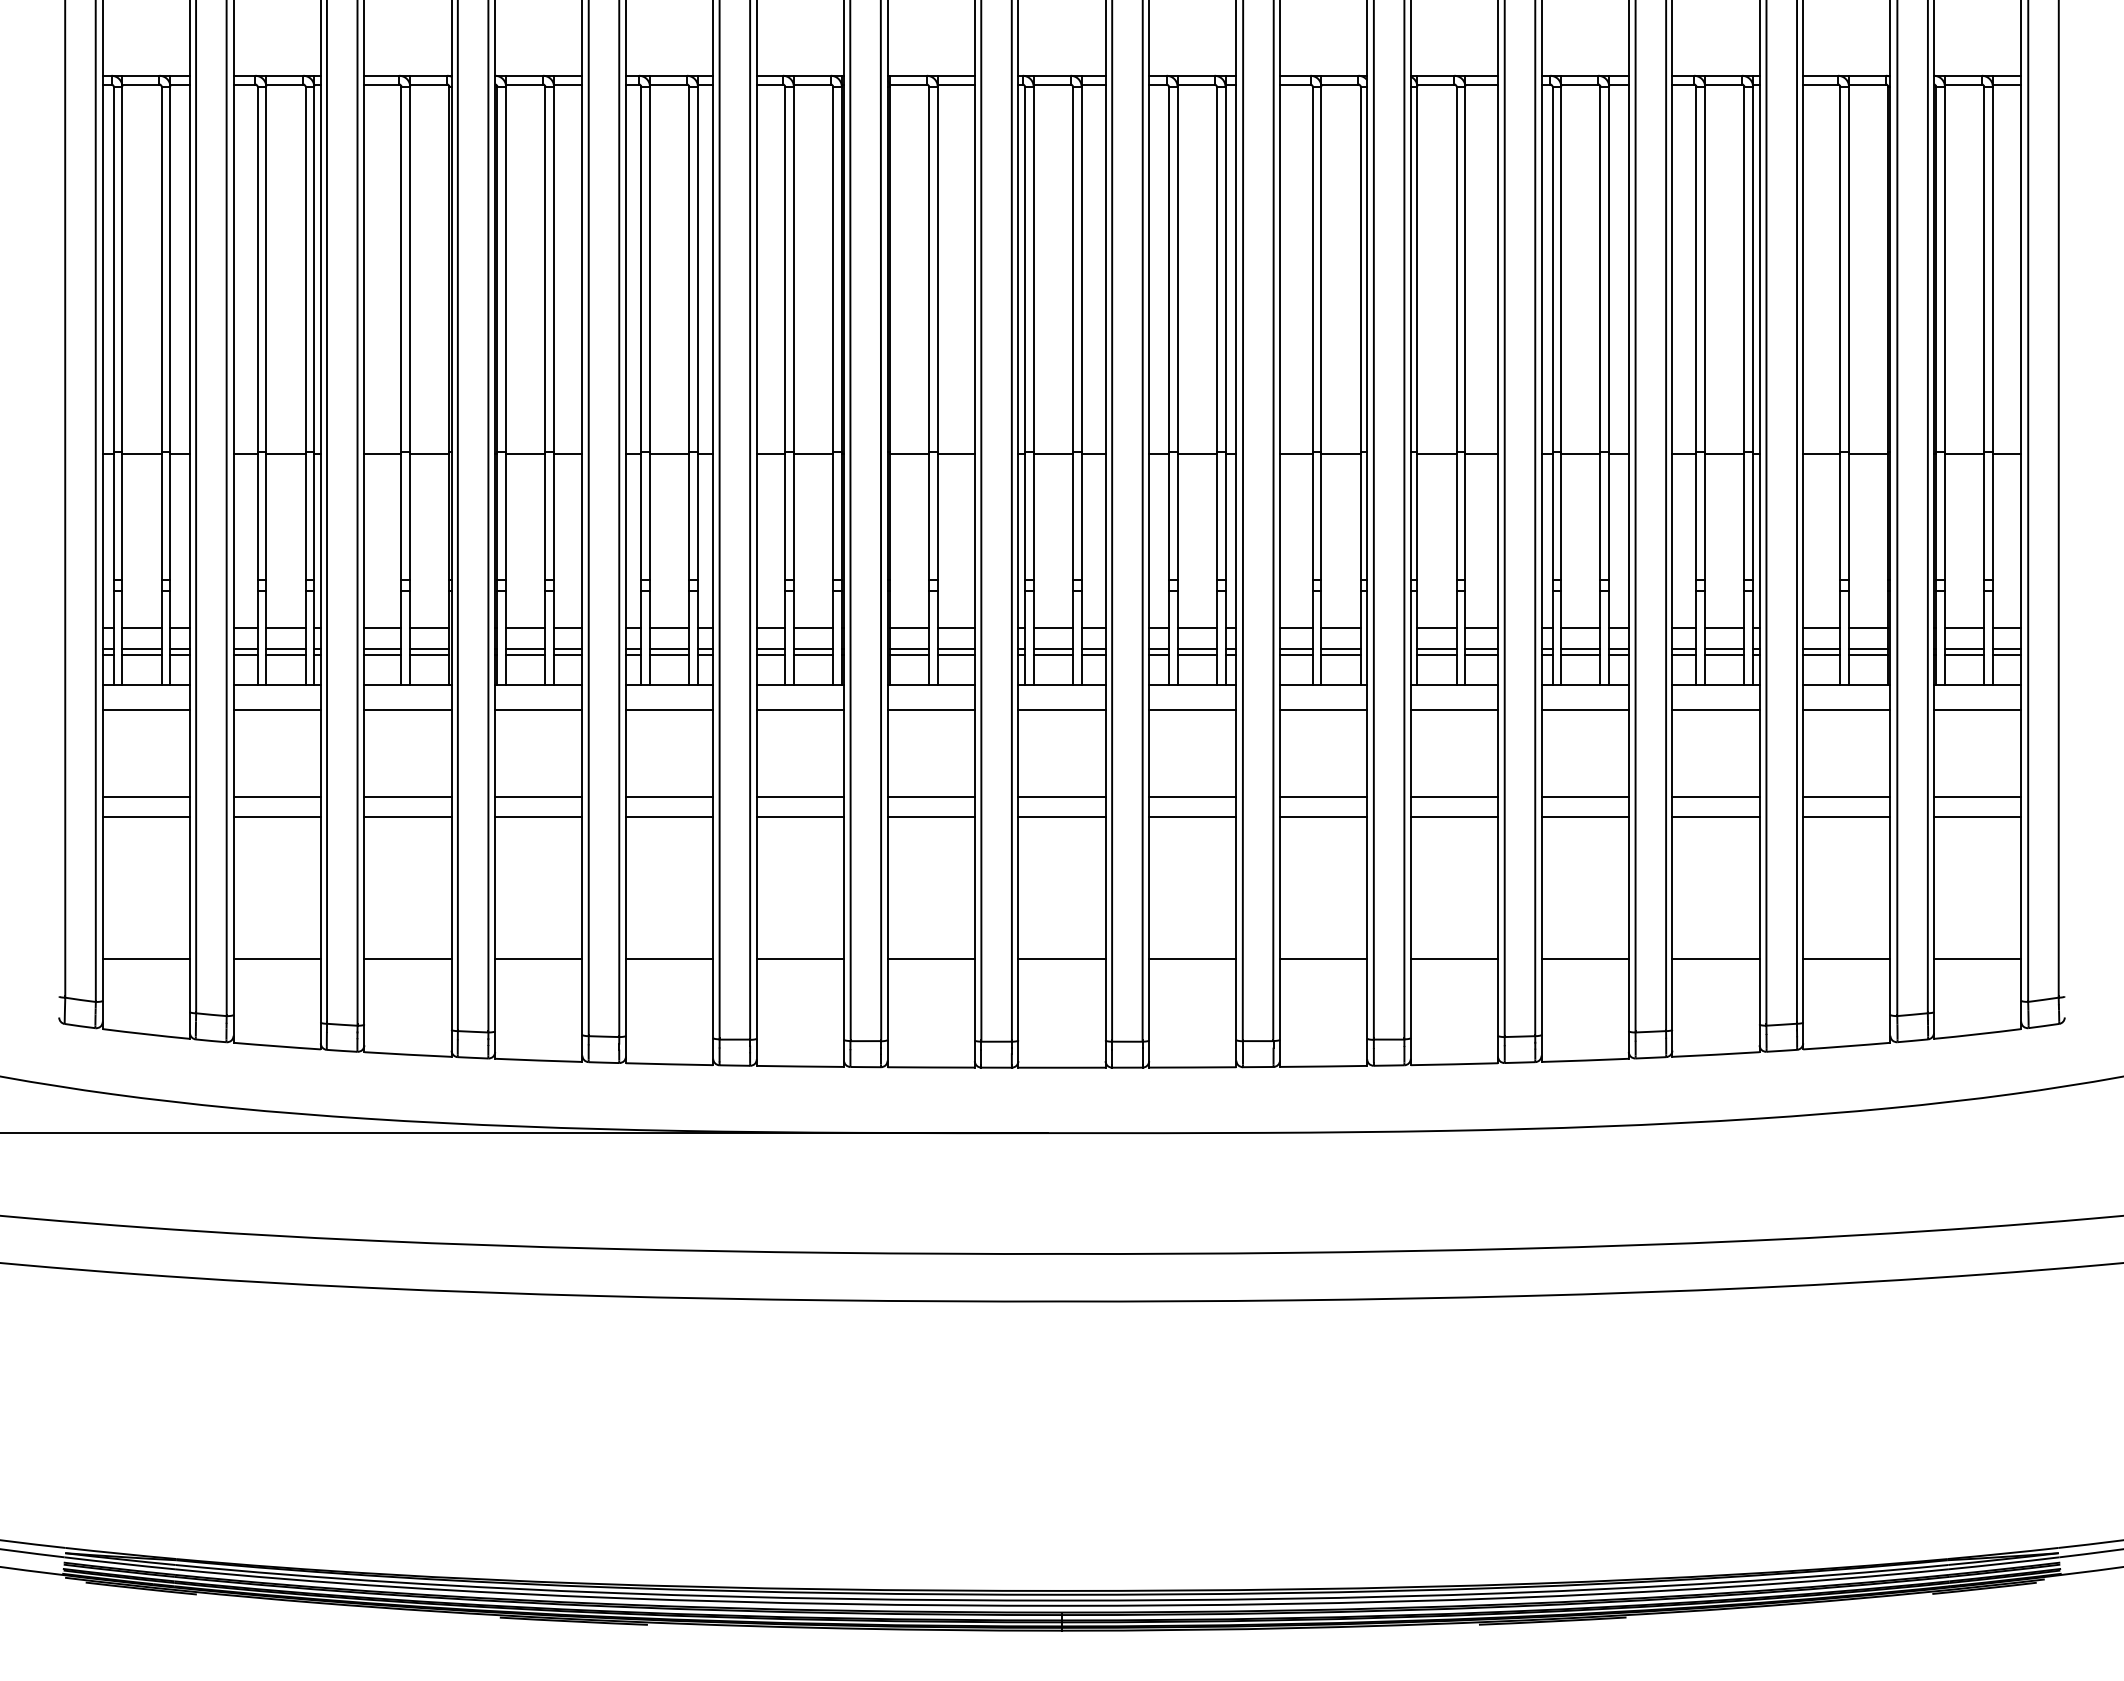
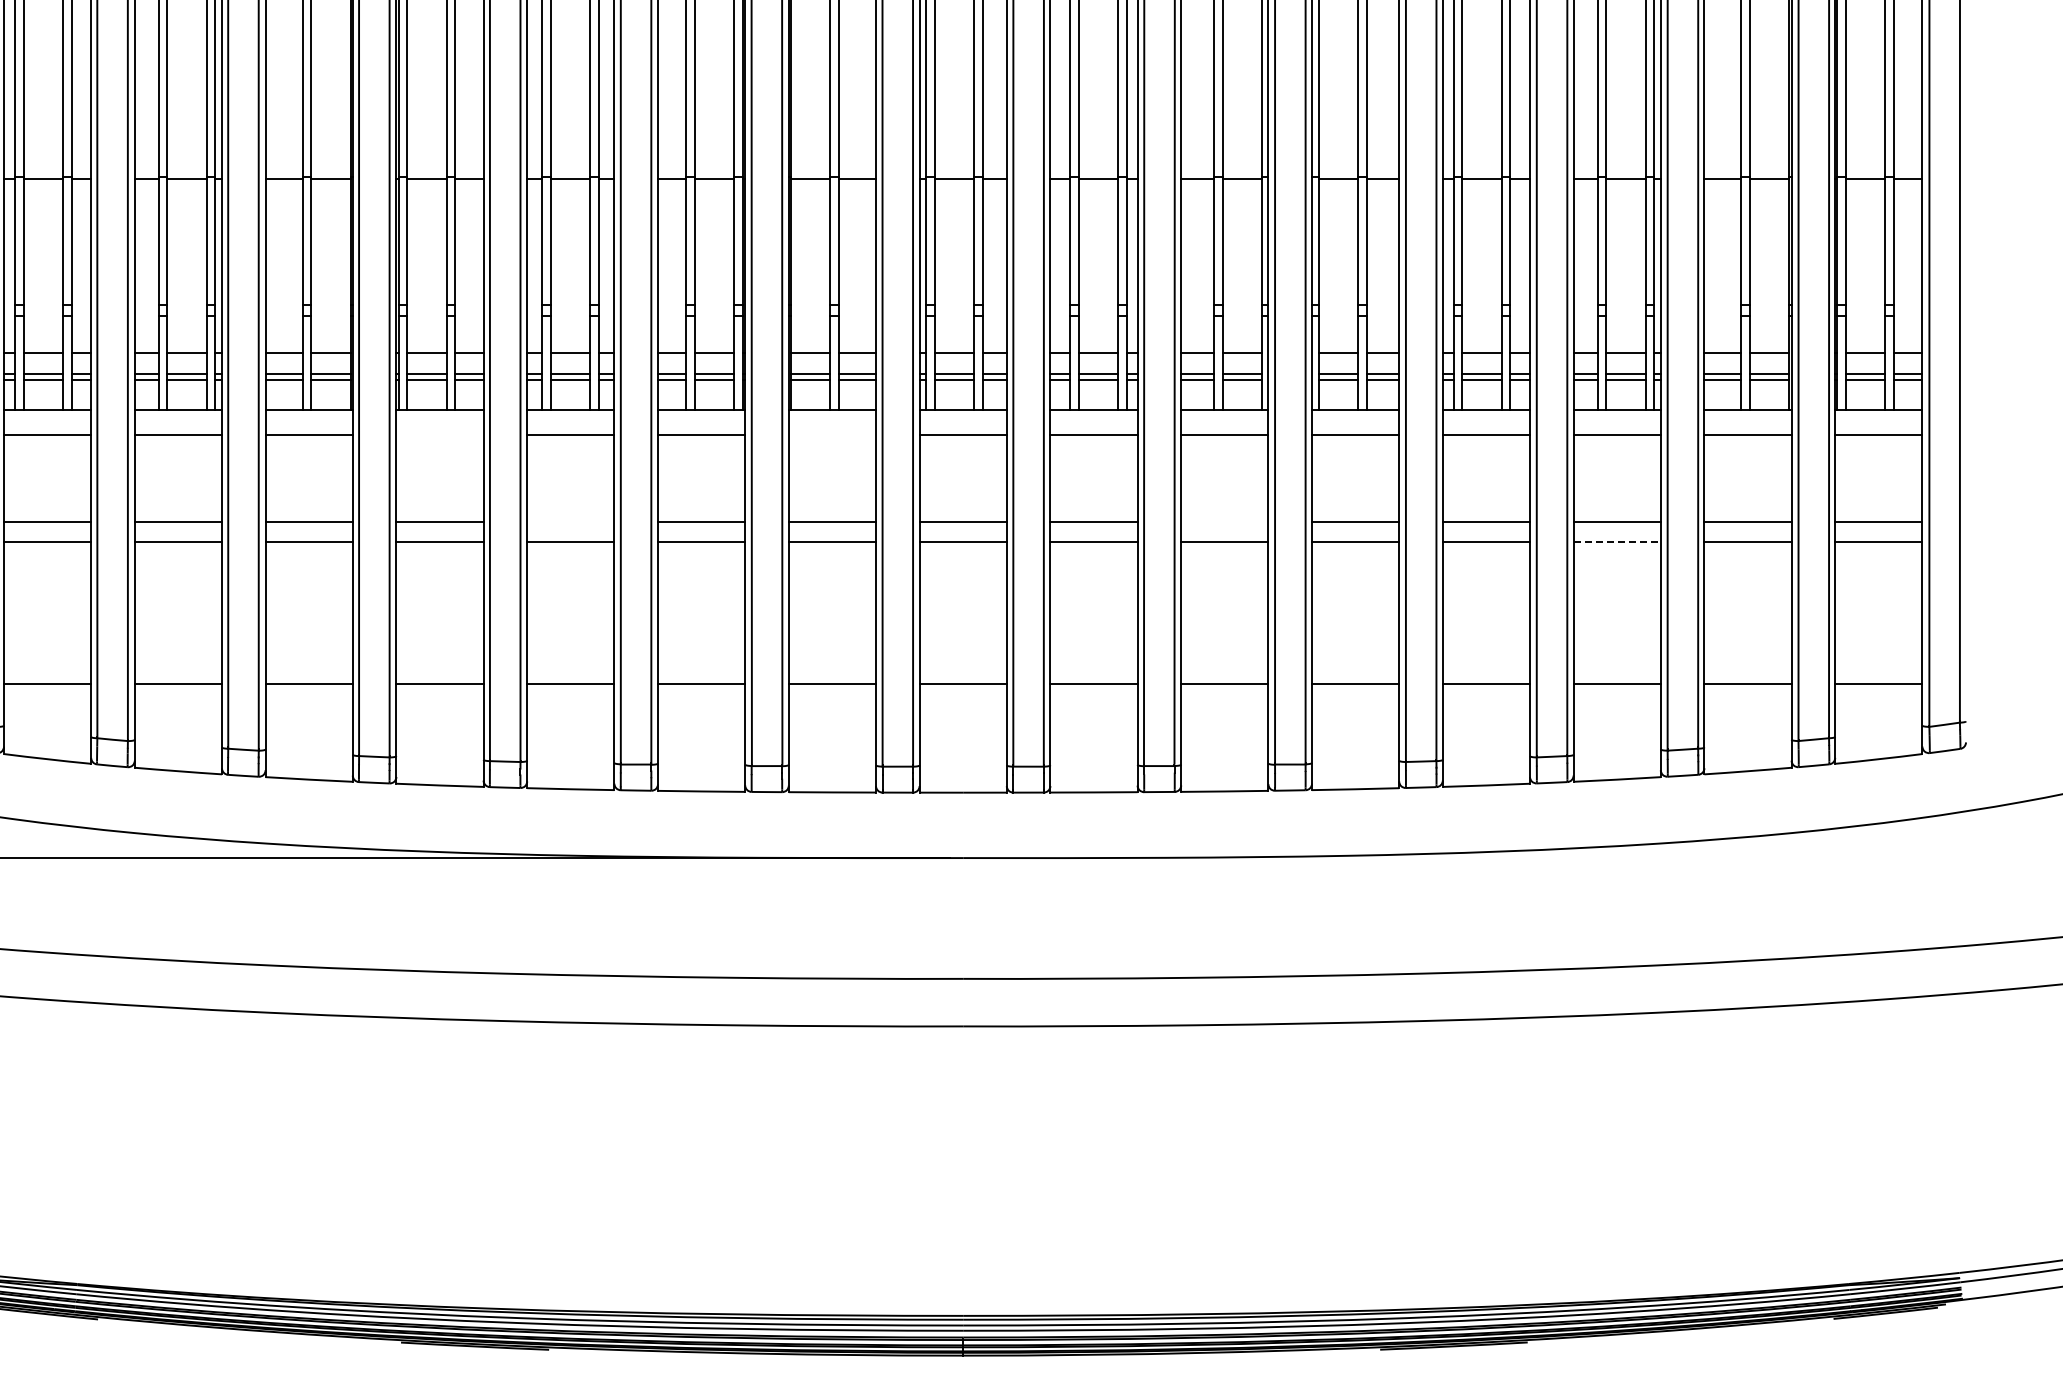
line: (538, 709) -> (439, 434), removed
line: (930, 709) -> (831, 434), removed
line: (669, 797) -> (570, 522), removed
line: (1323, 797) -> (1224, 522), removed
line: (1716, 817) -> (1617, 542), solid -> dashed

